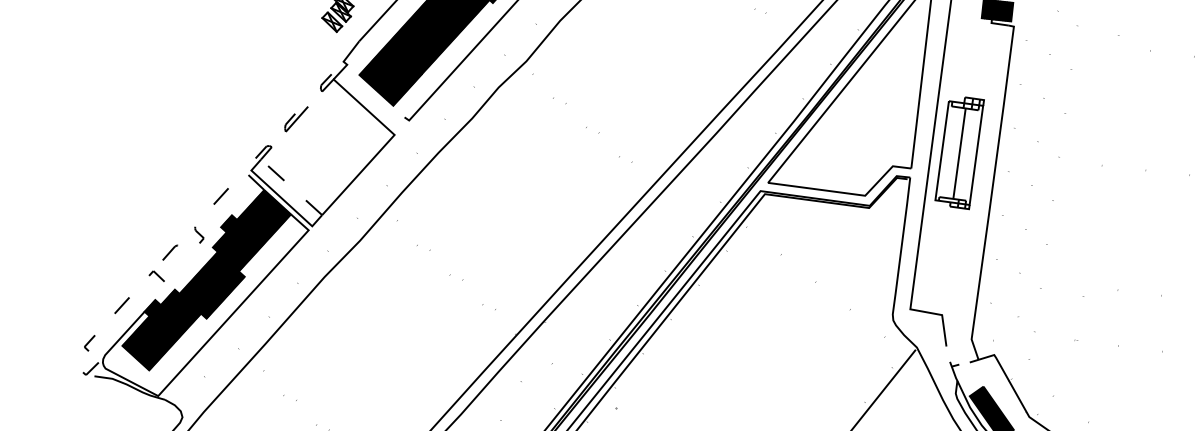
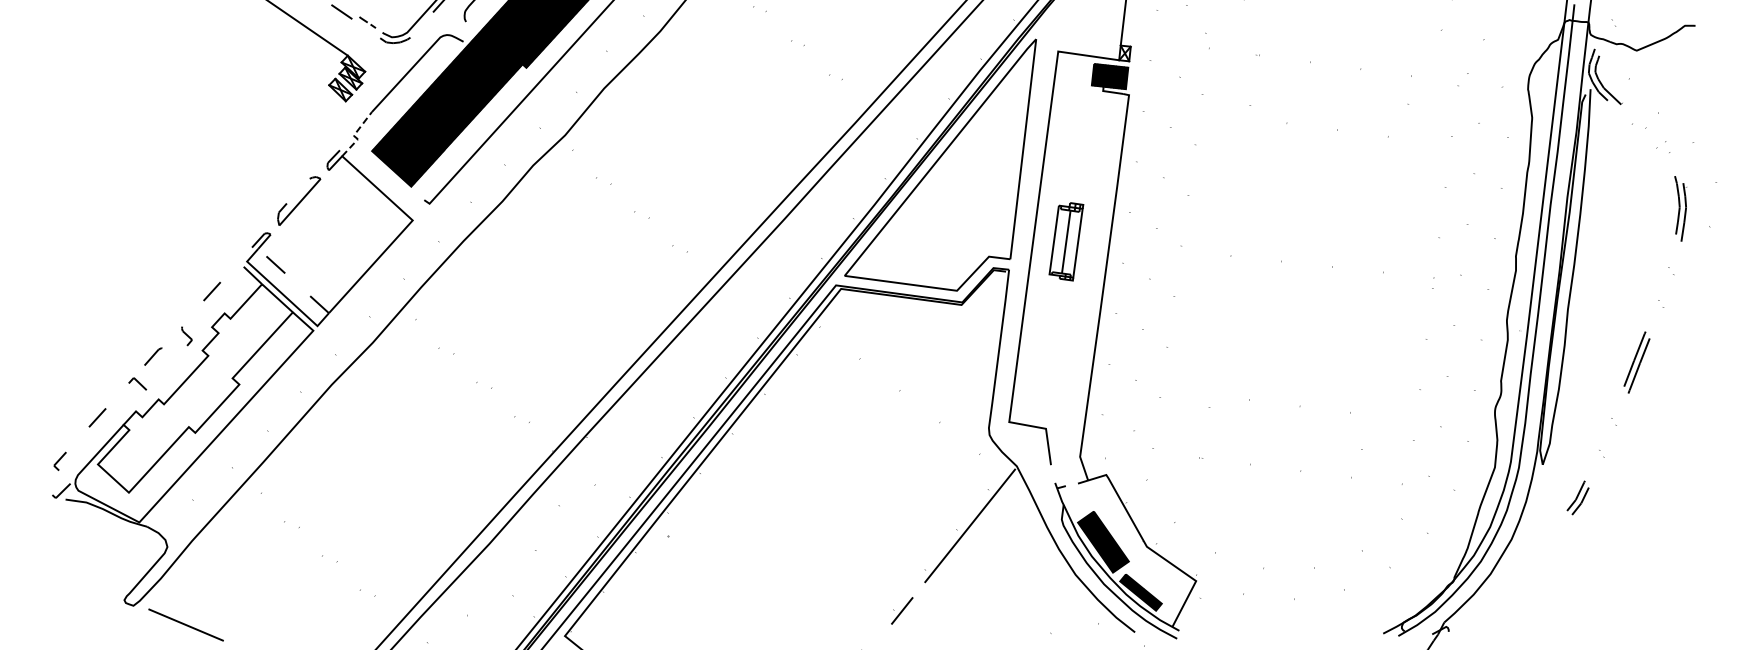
line: (343, 61) -> (353, 135), solid -> dashed
part: (296, 119) -> (299, 202), size x1.6
part: (959, 153) -> (1066, 241), size x0.6
hatch: (206, 280) -> (195, 388), removed

